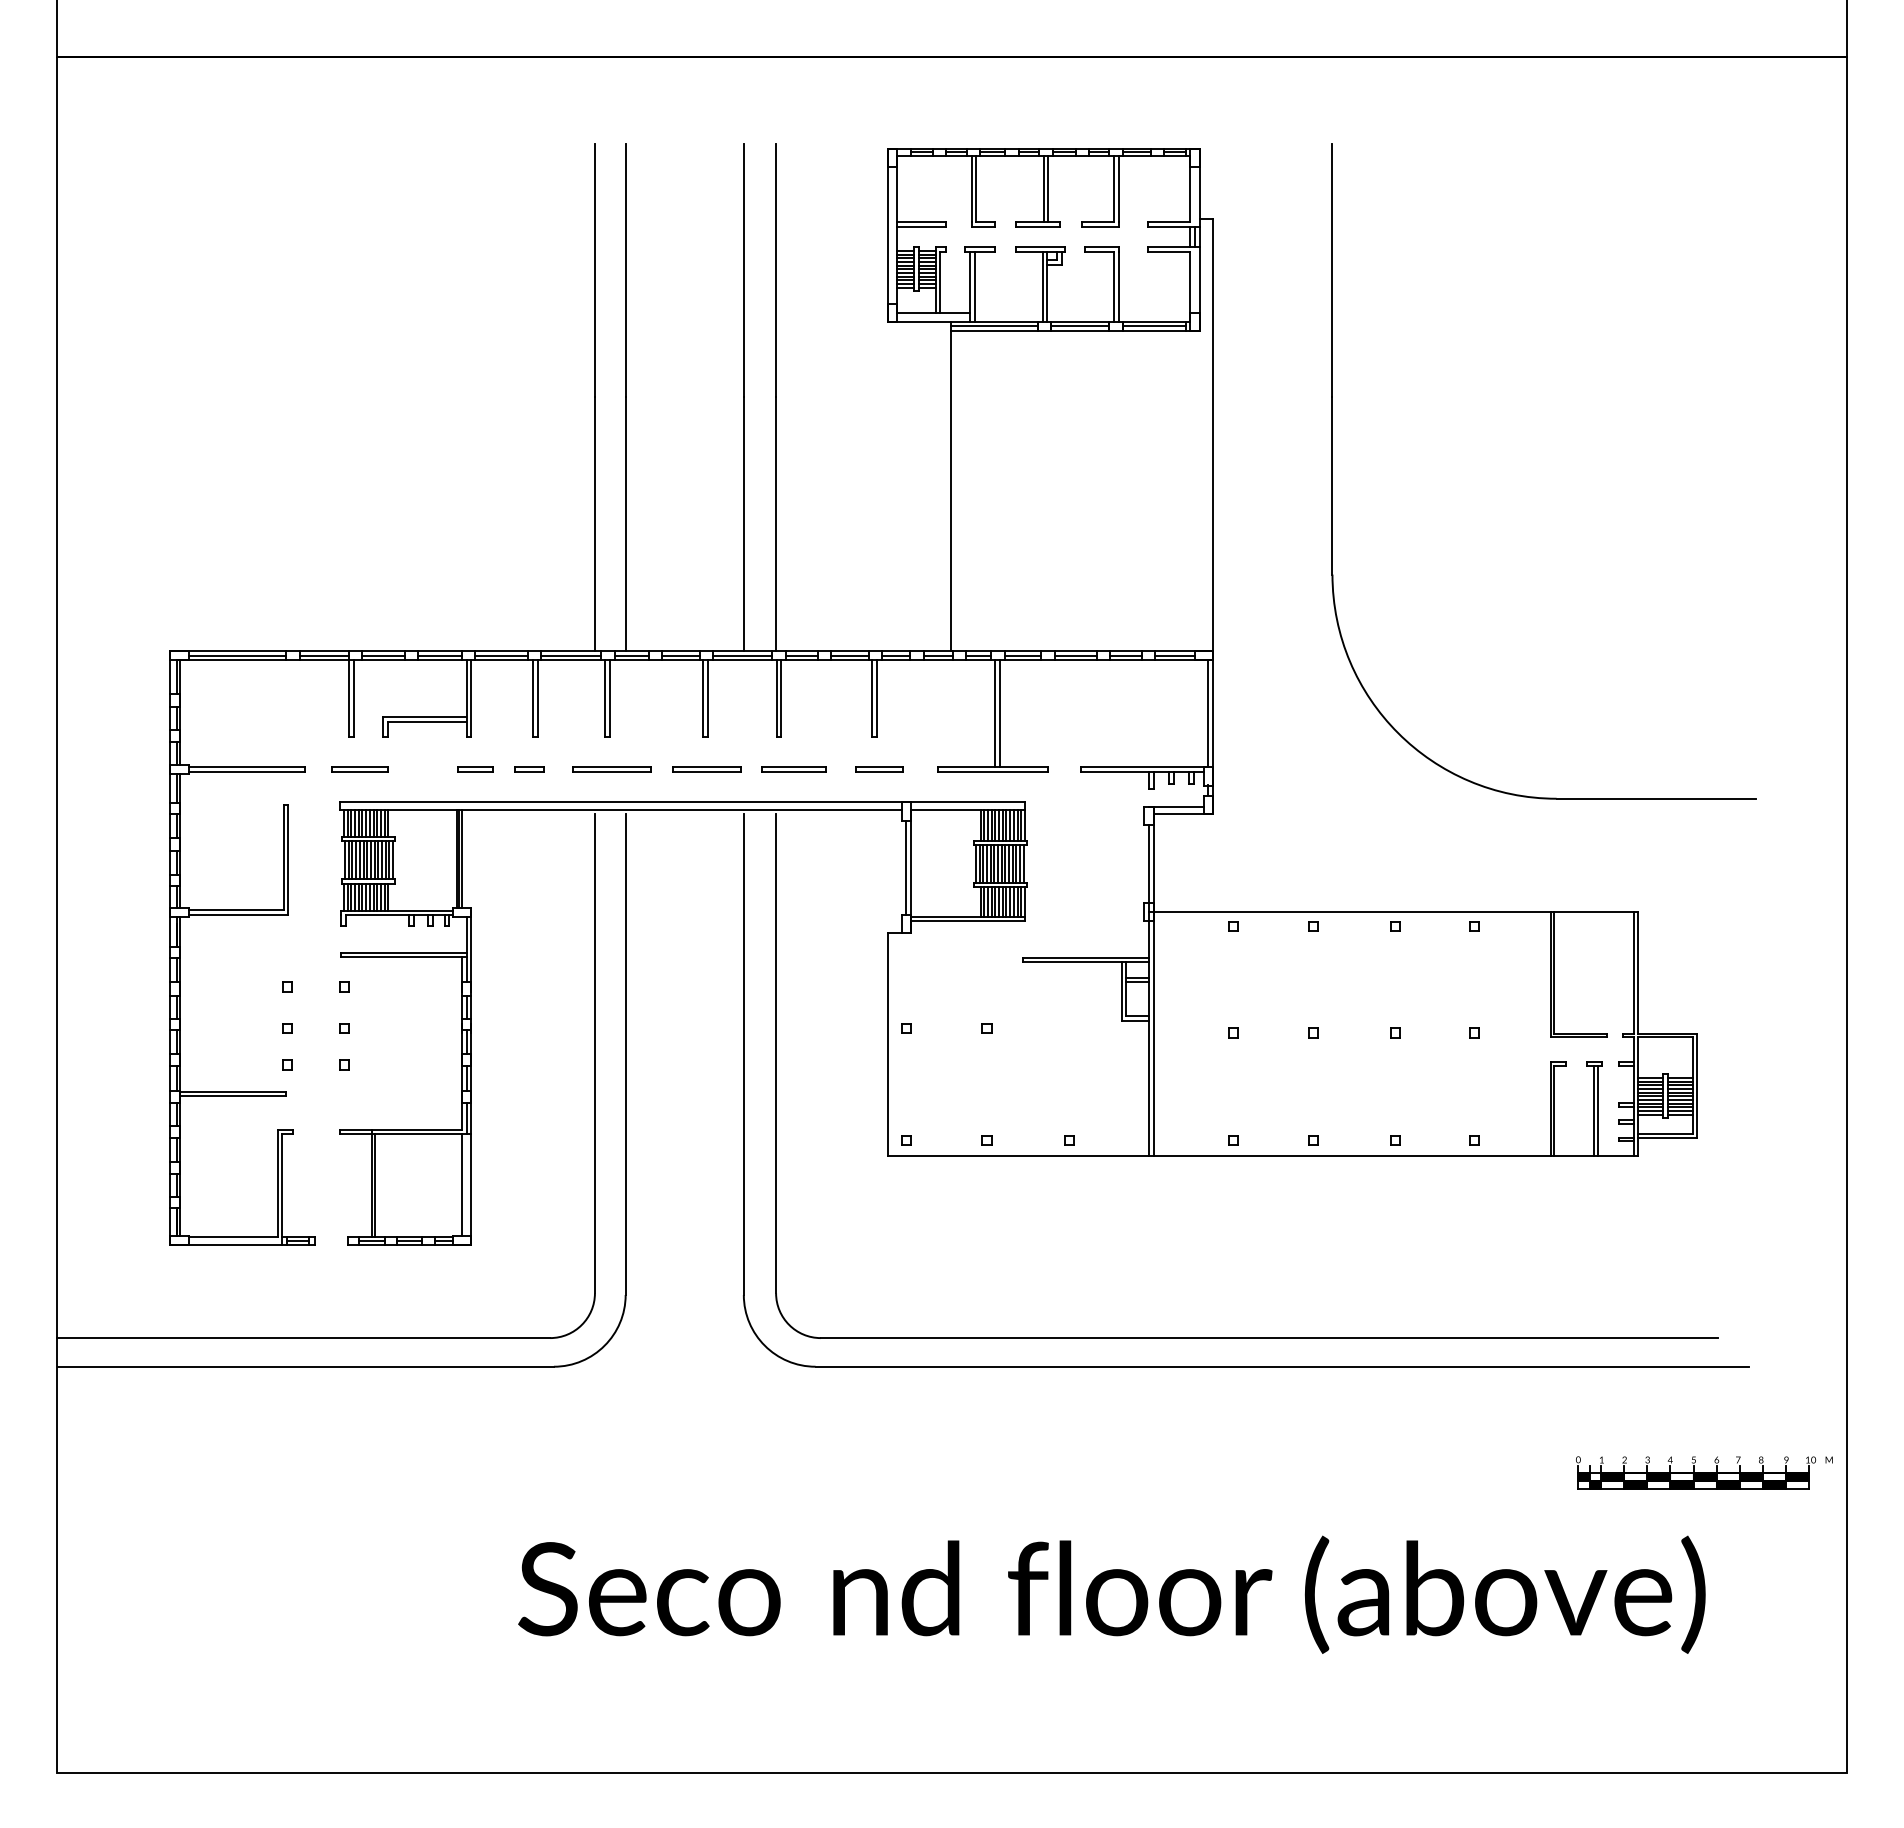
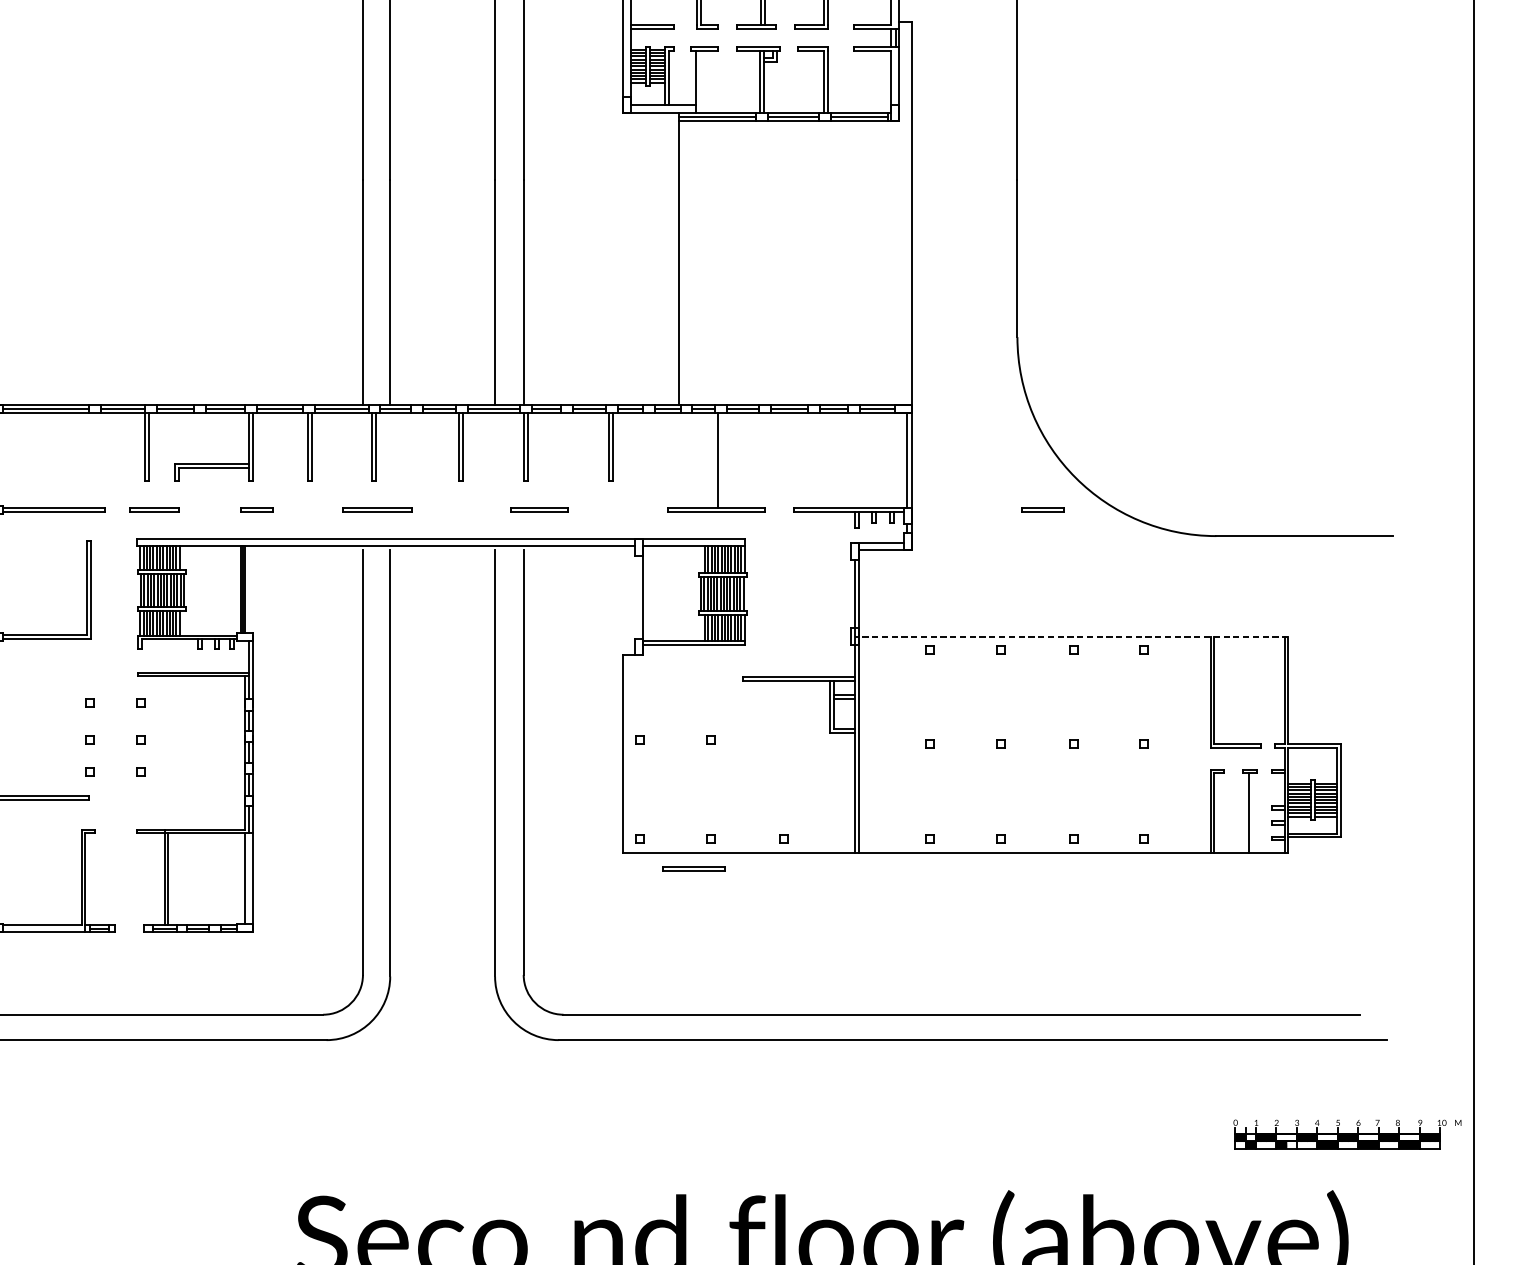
line: (975, 286) -> (700, 81), removed
line: (1000, 713) -> (722, 460), removed
part: (529, 769) -> (304, 510), removed
part: (706, 769) -> (693, 868), moved
part: (879, 769) -> (1043, 510), moved
line: (906, 867) -> (639, 597), removed
line: (1392, 912) -> (1070, 637), solid -> dashed
line: (1597, 1111) -> (1252, 813), removed
hatch: (1641, 1484) -> (1291, 1144), removed

